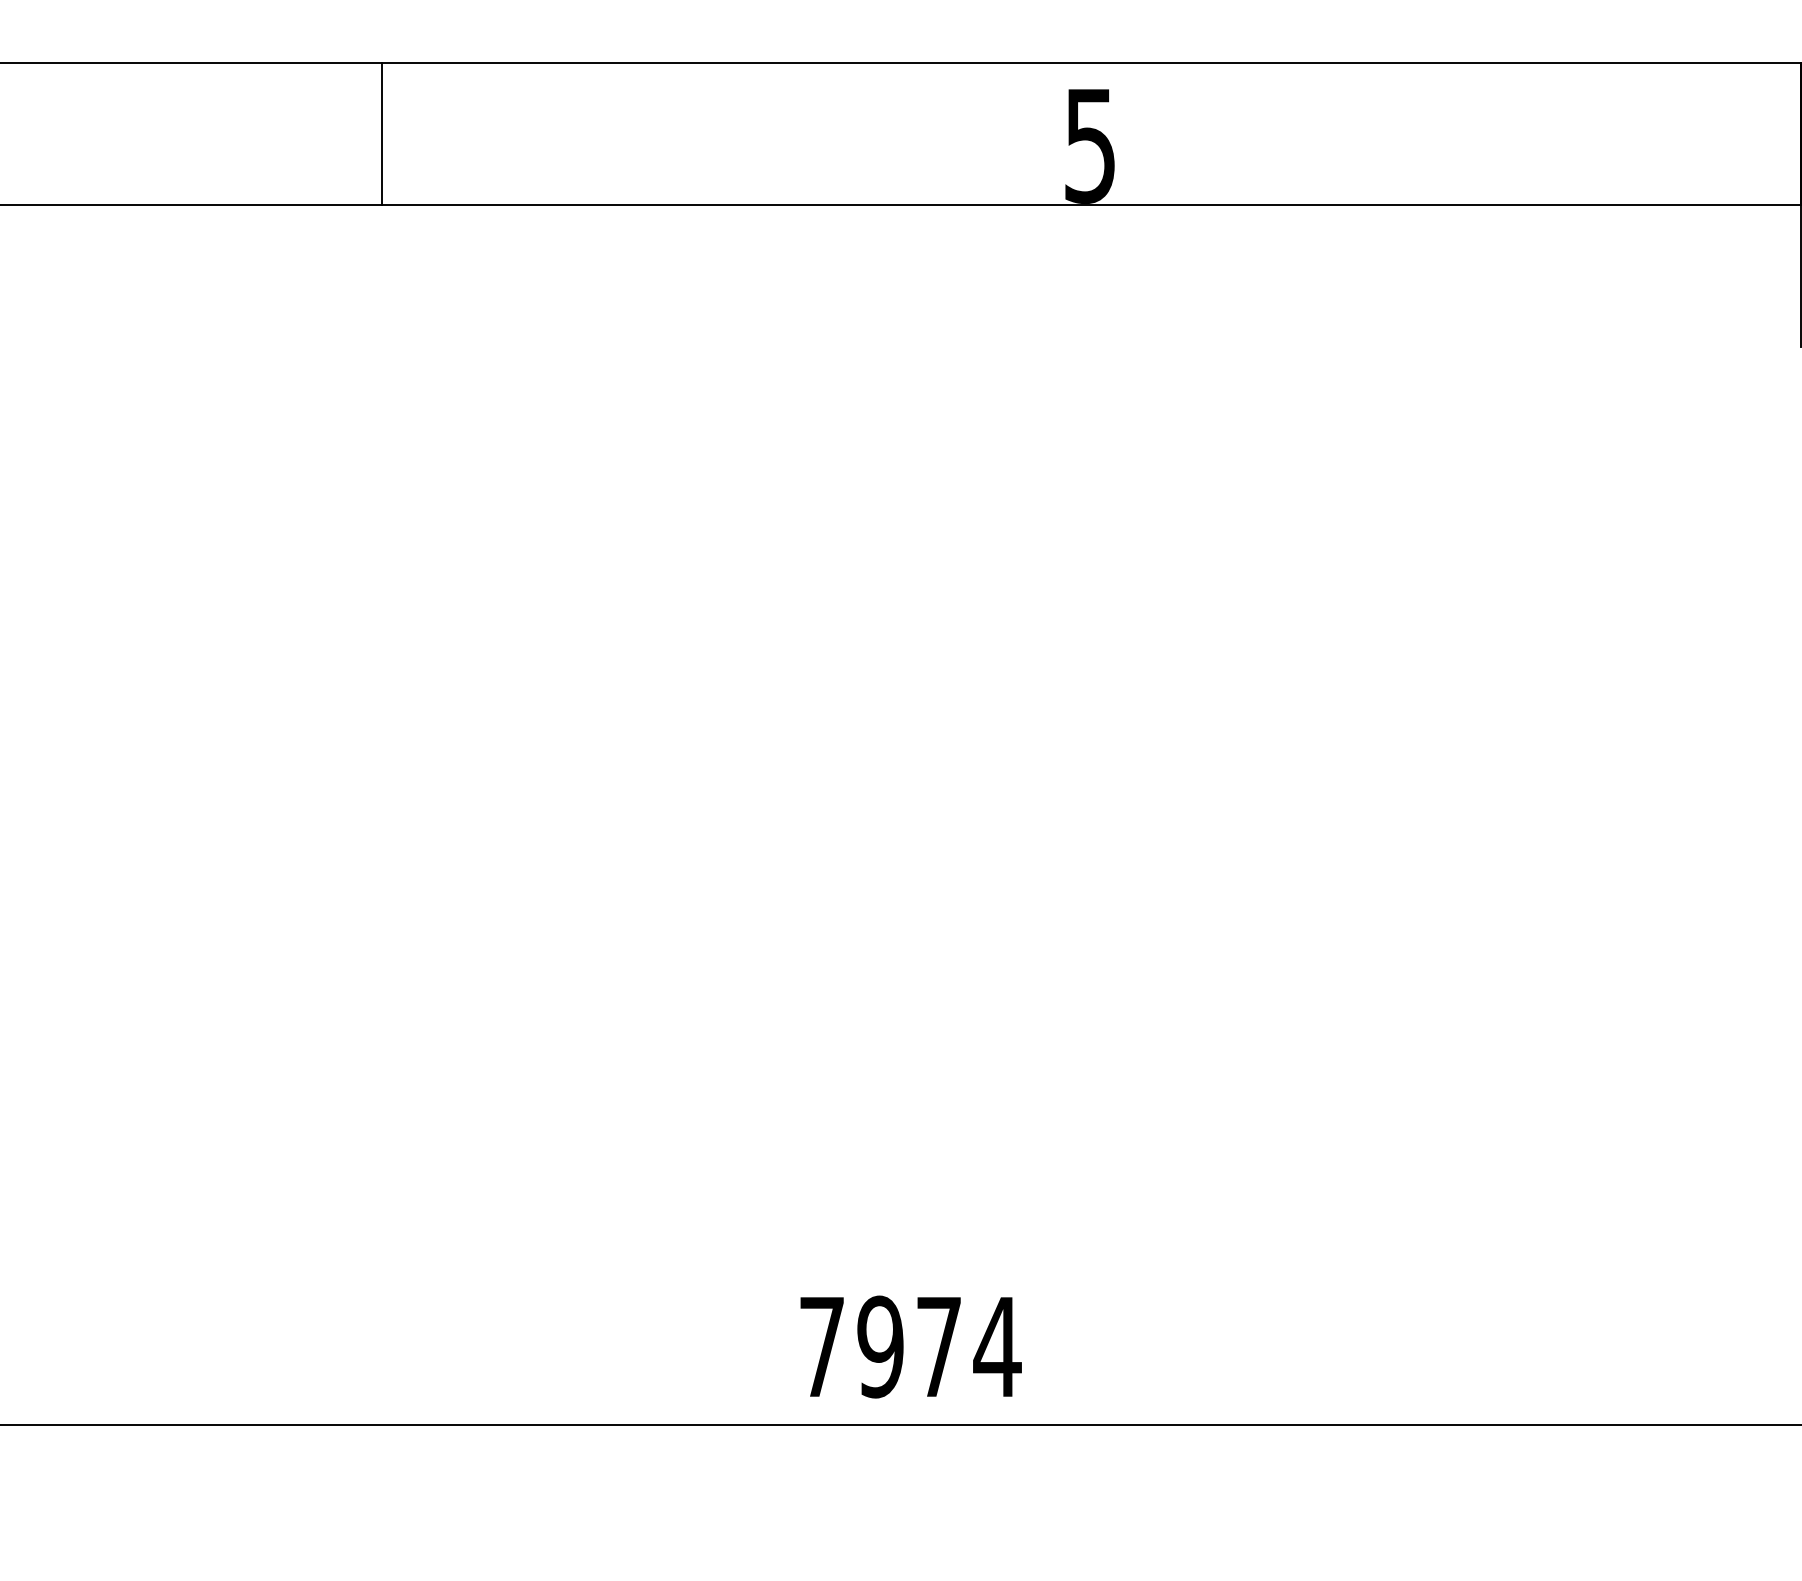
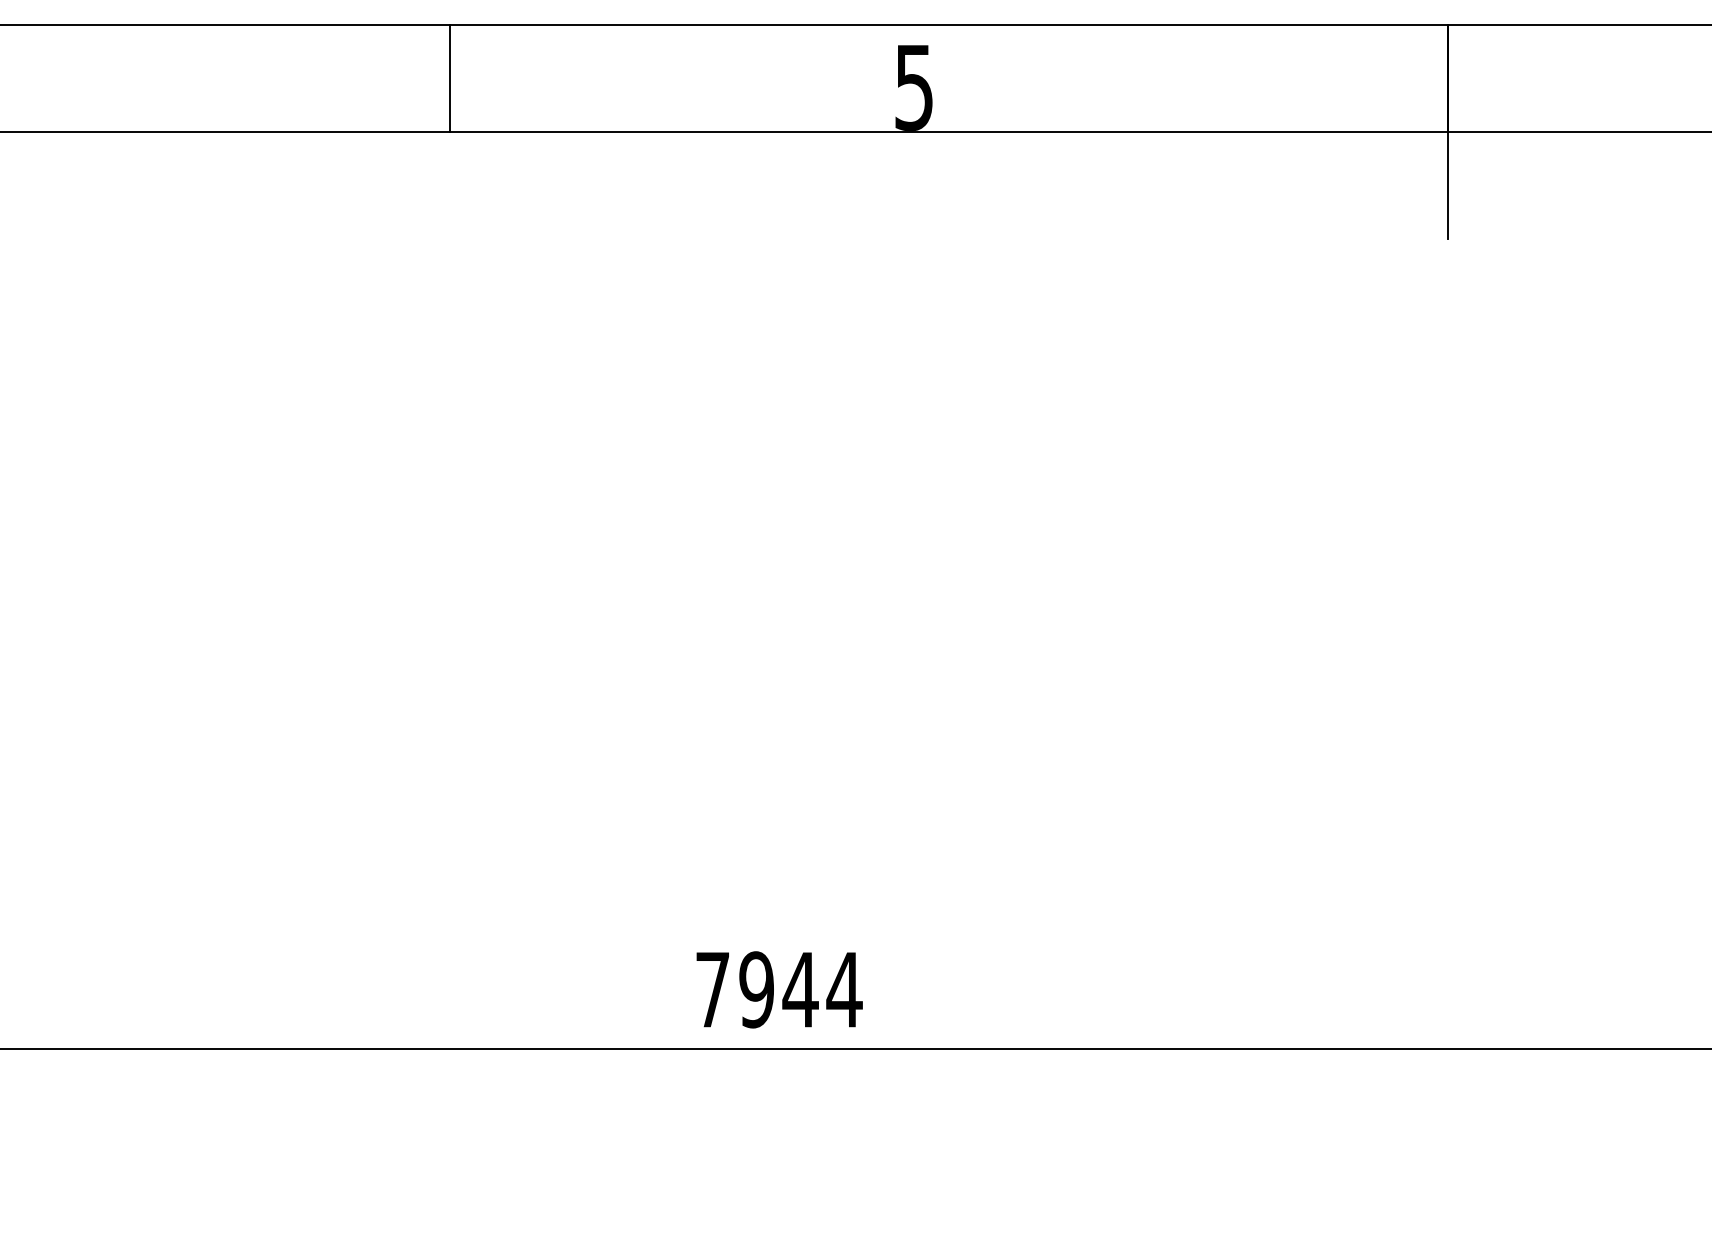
line: (382, 133) -> (450, 78), moved
text: (938, 1346) -> (800, 989), 7974 -> 7944

